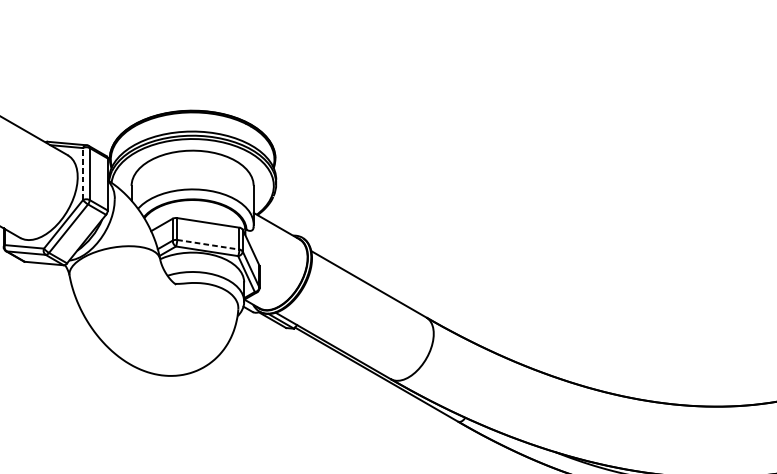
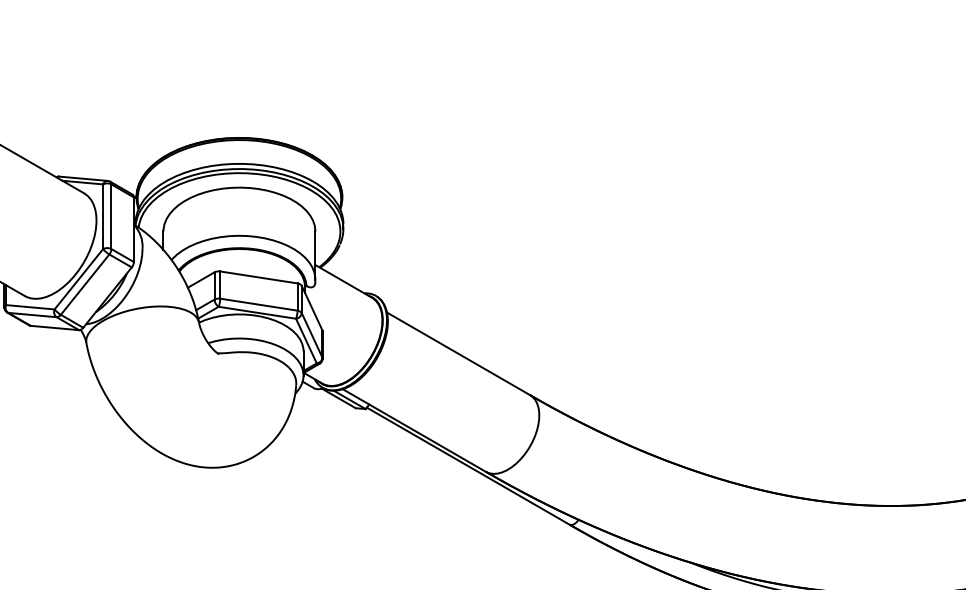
line: (83, 173) -> (103, 216), dashed -> solid
line: (208, 244) -> (259, 304), dashed -> solid

